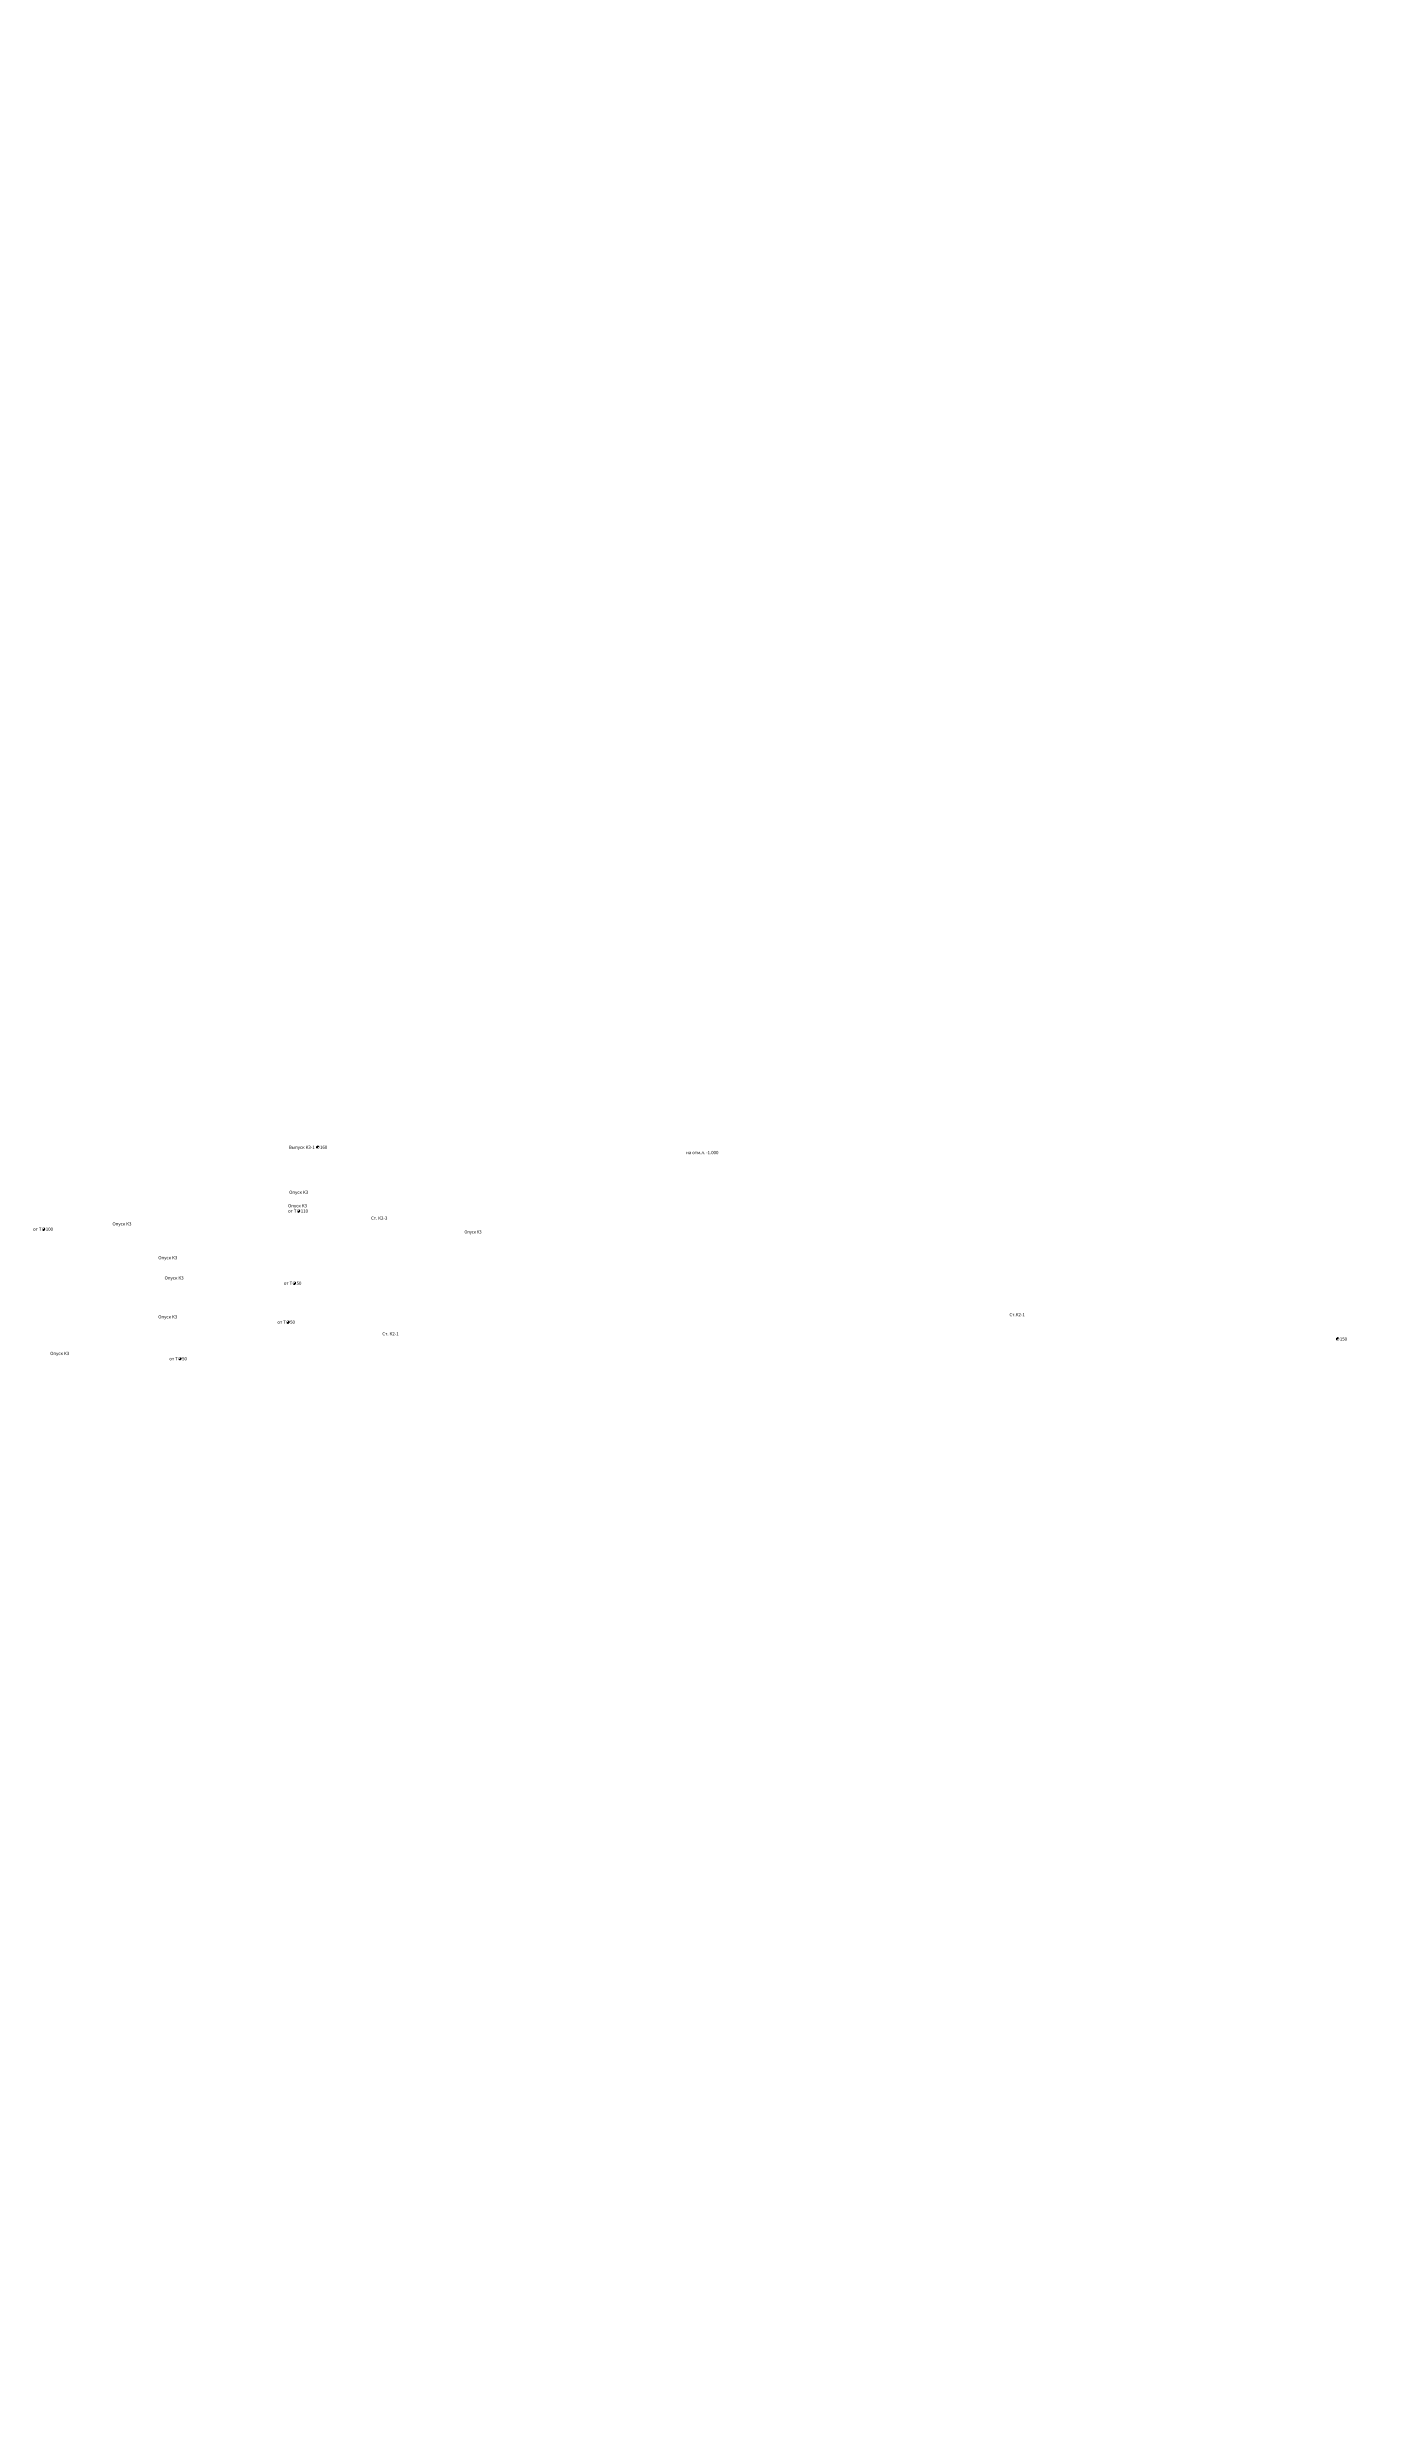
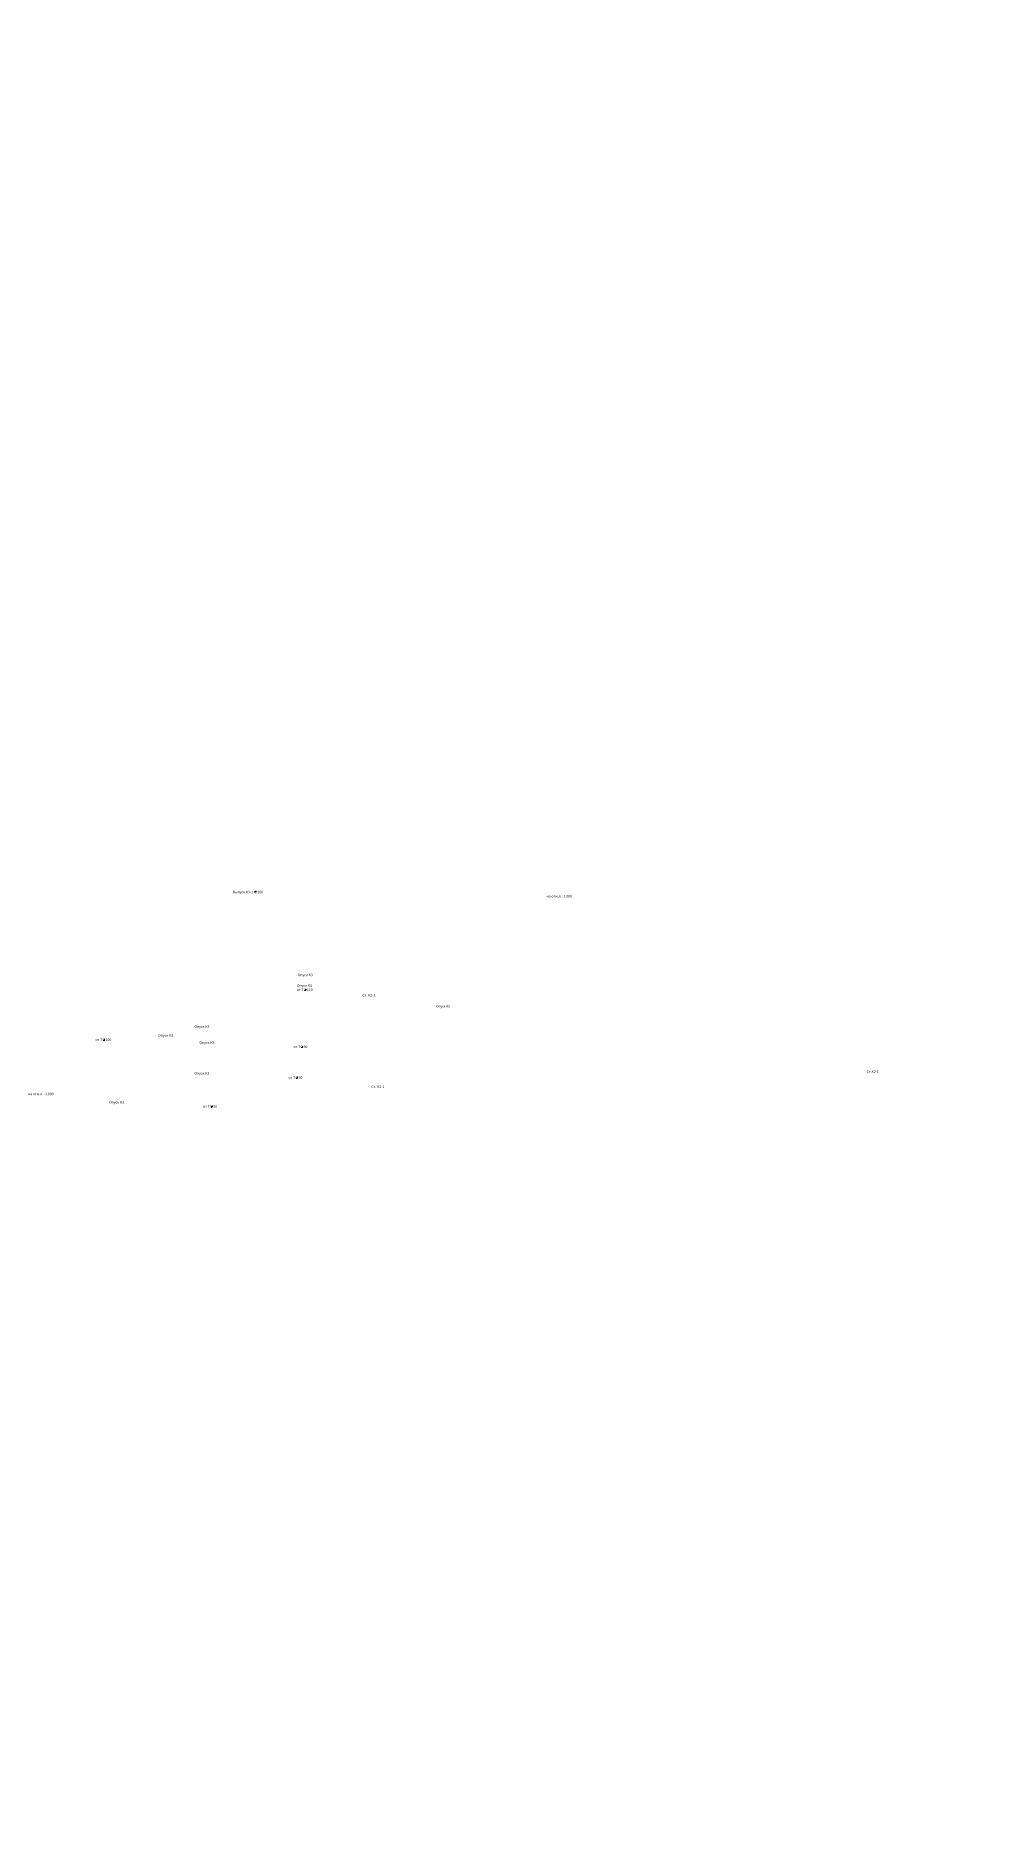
text: (503, 1149) -> (402, 893), moved
text: (81, 1226) -> (133, 1037), moved

